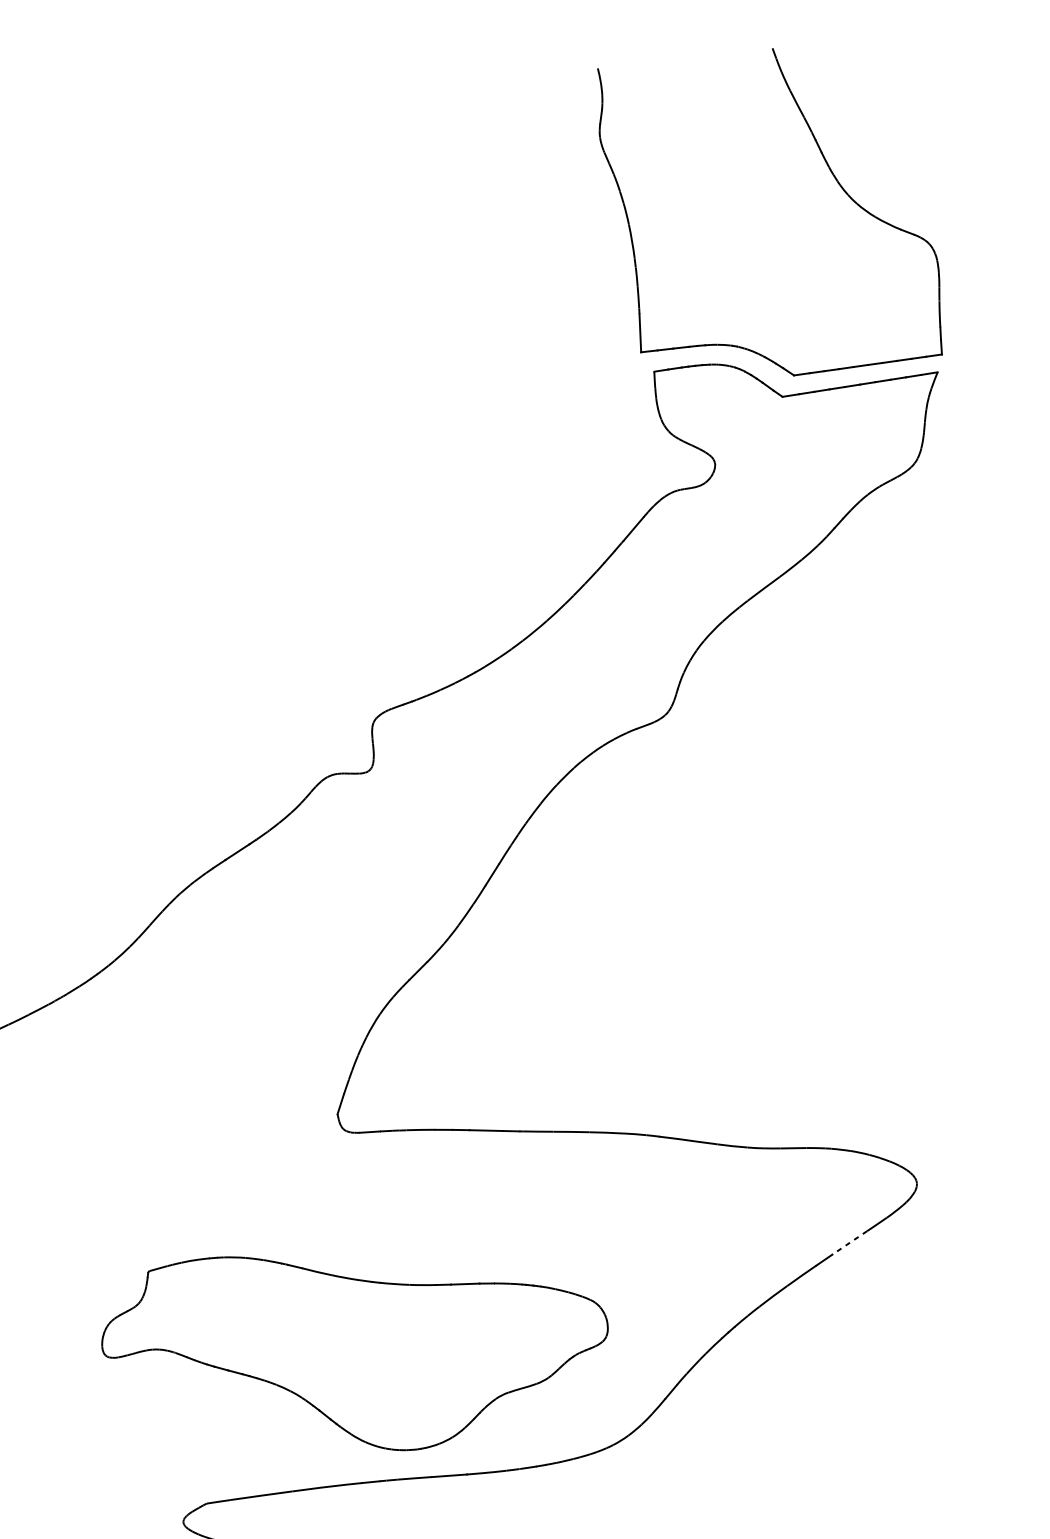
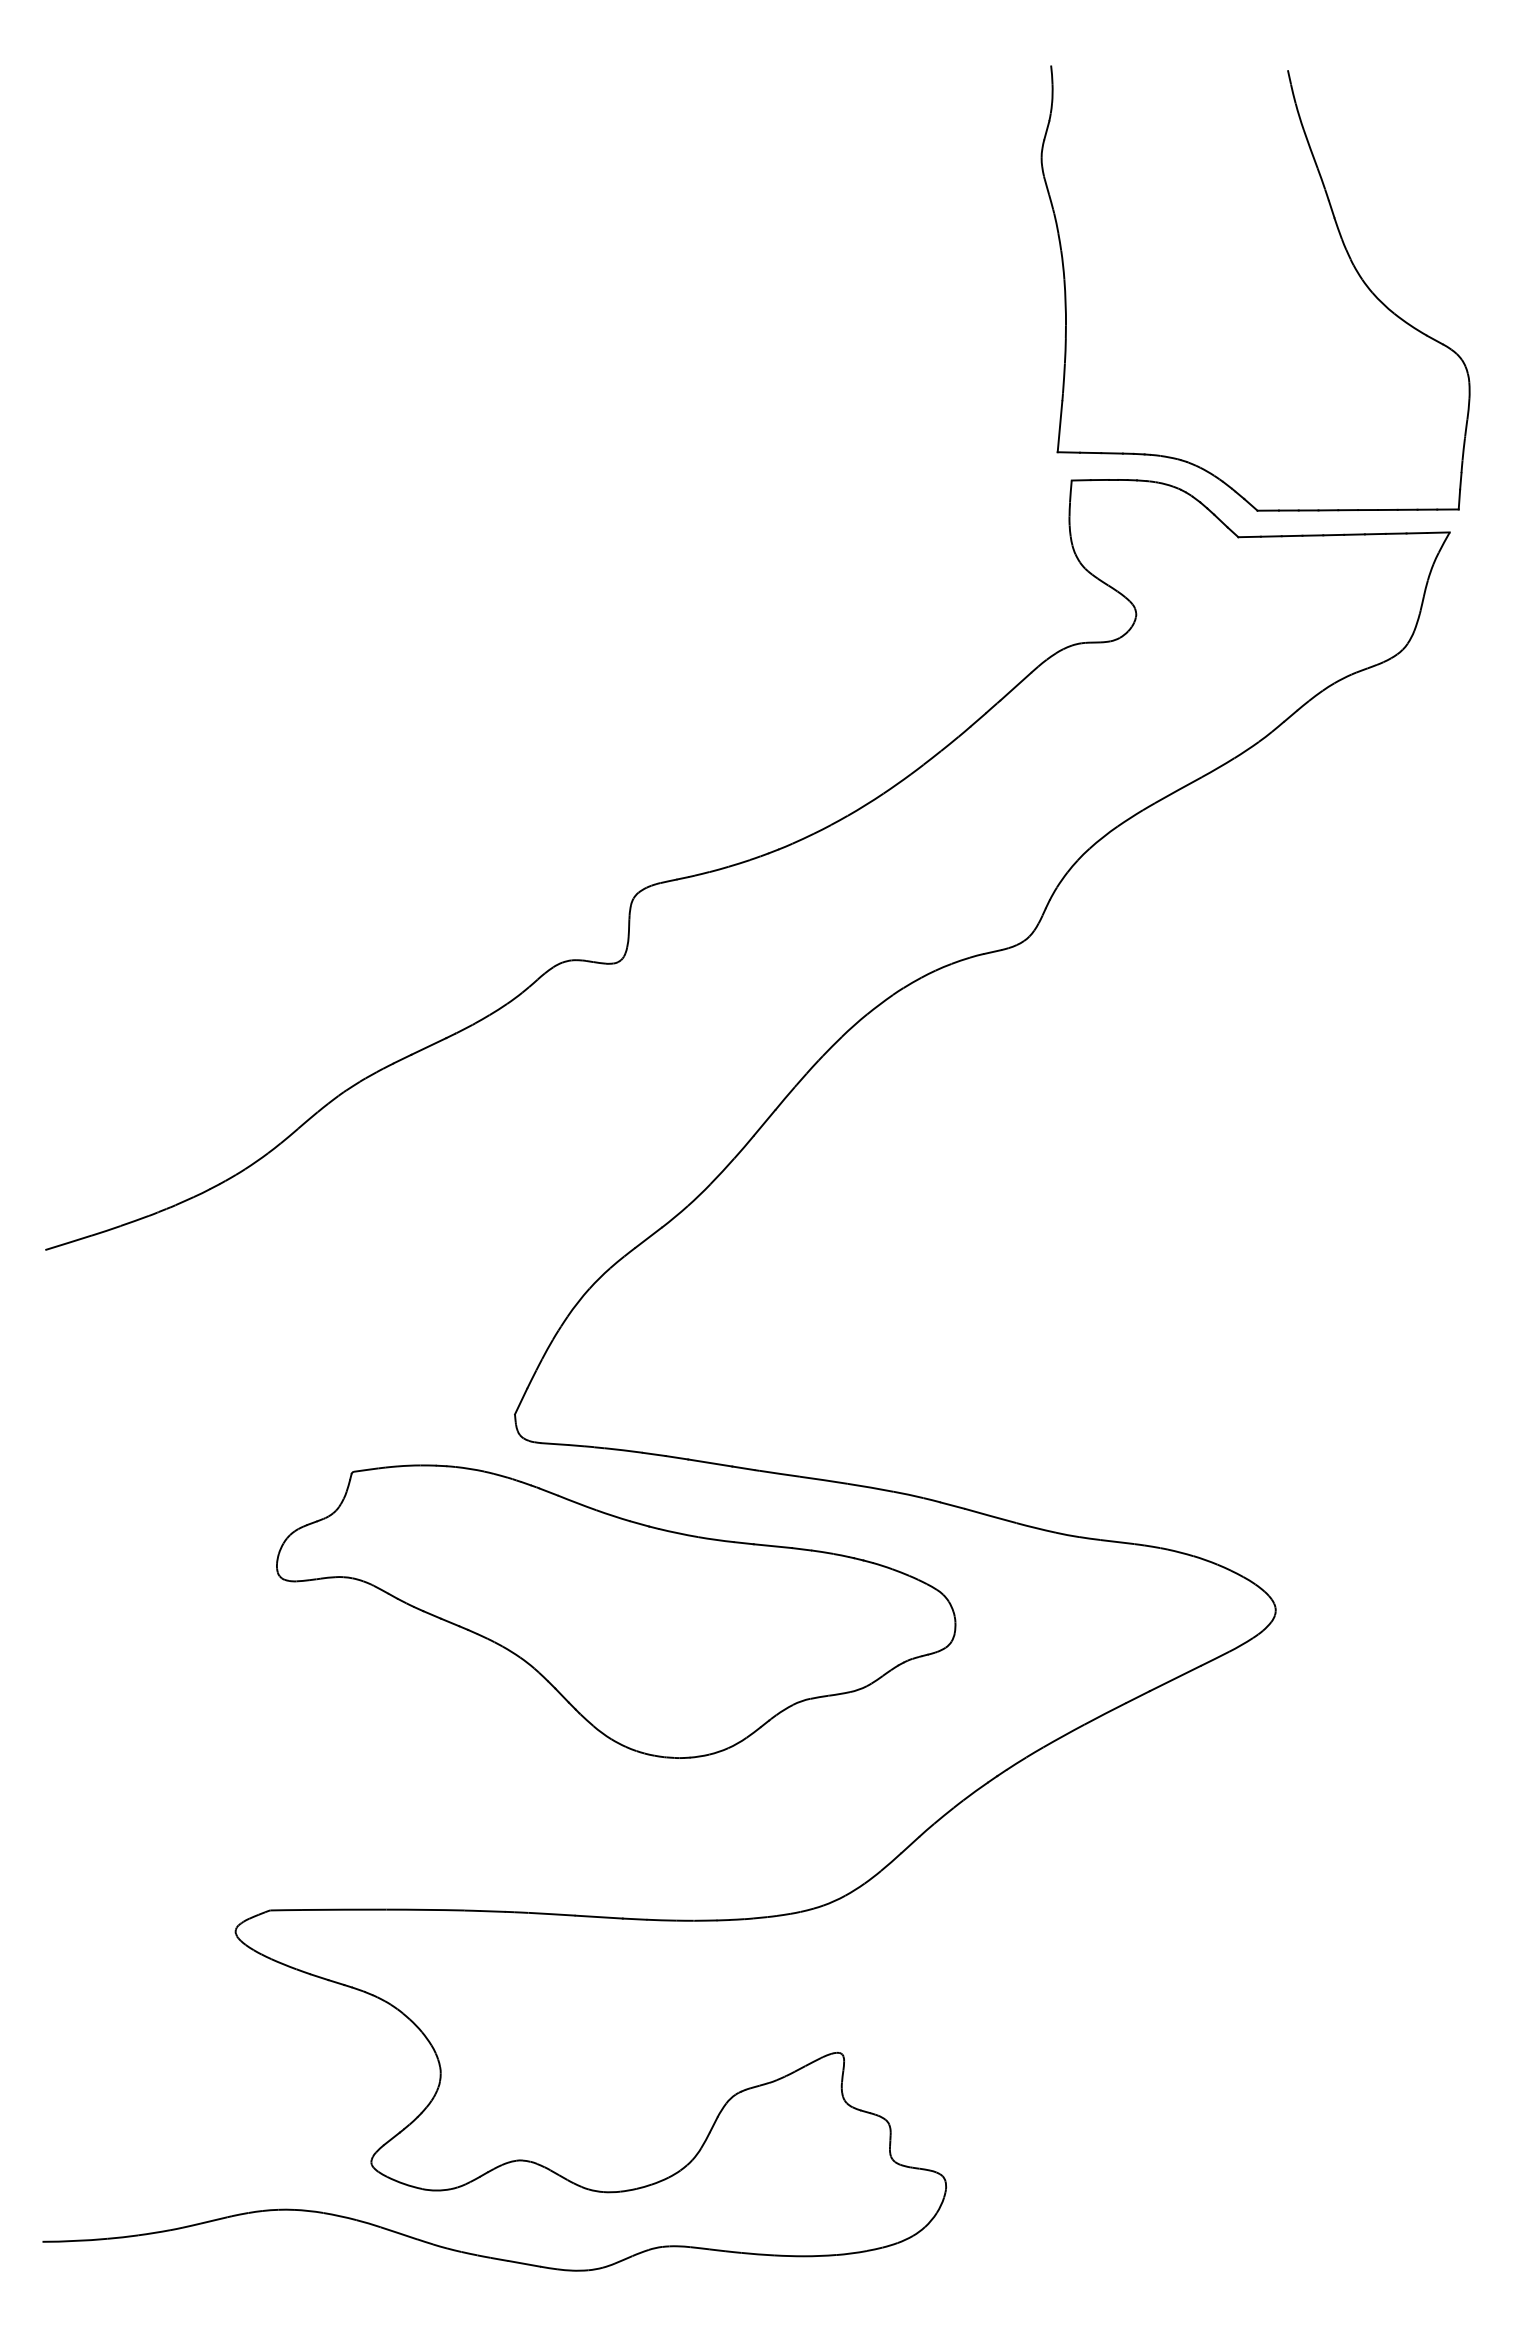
line: (849, 1242) -> (1174, 1678), dashed -> solid
part: (356, 1347) -> (616, 1611), moved

